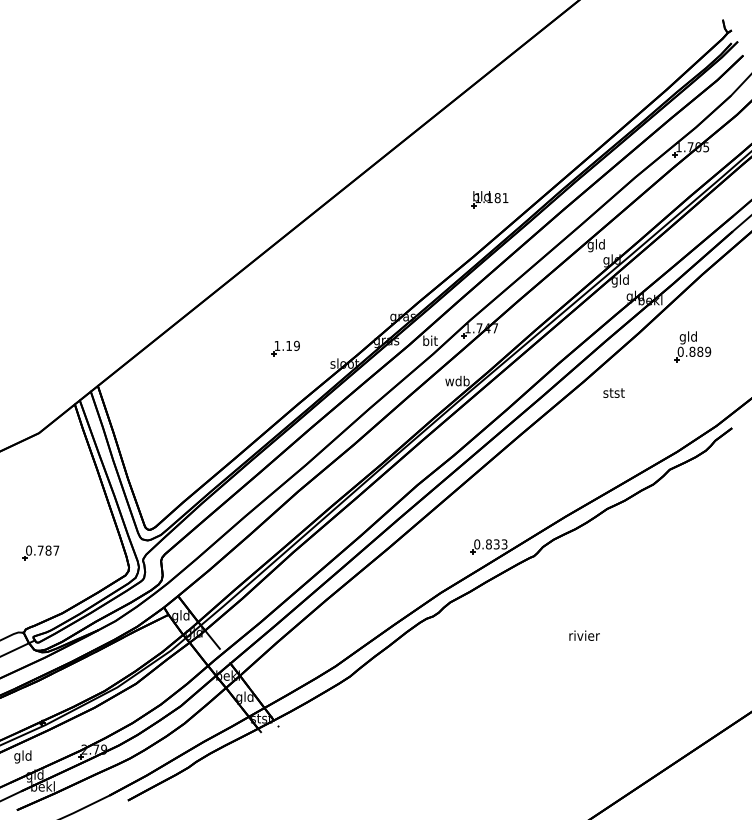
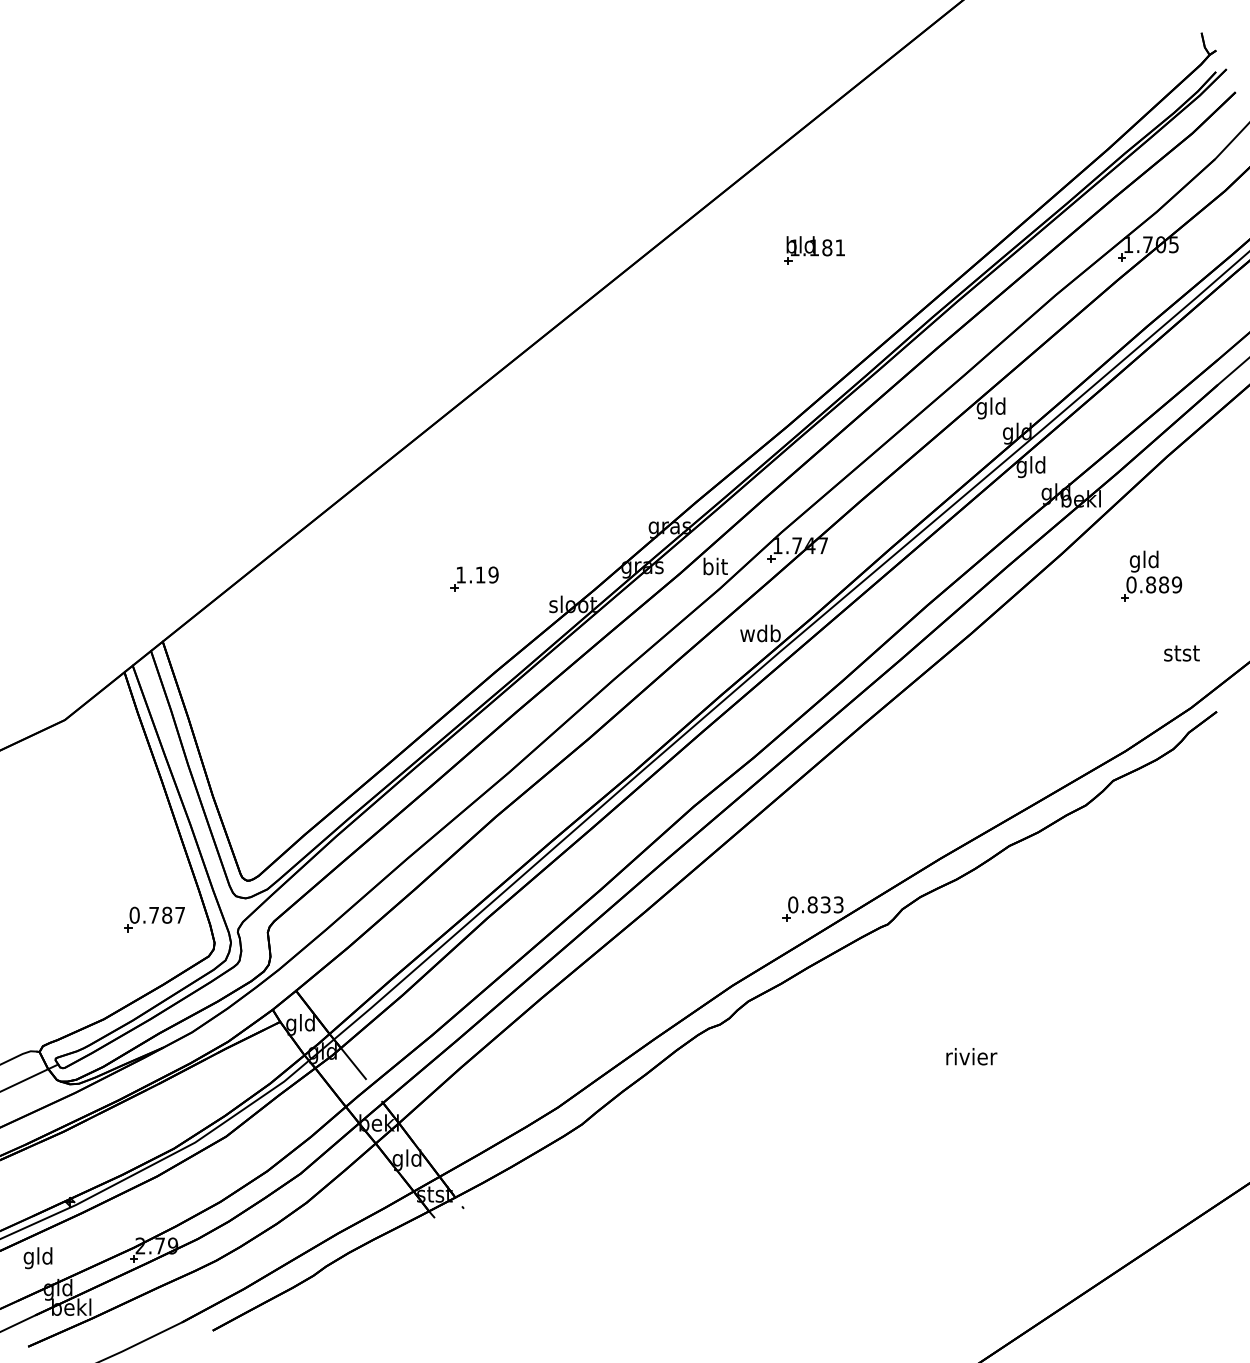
part: (489, 199) -> (813, 250), moved
text: (613, 392) -> (1180, 652), moved
part: (40, 552) -> (153, 918), moved

